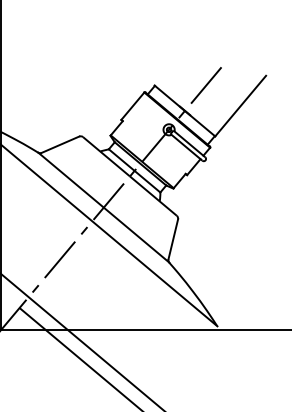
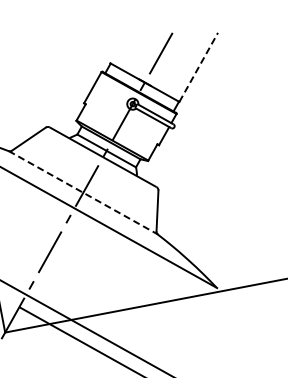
line: (240, 106) -> (198, 67), solid -> dashed
line: (103, 207) -> (82, 192), solid -> dashed

